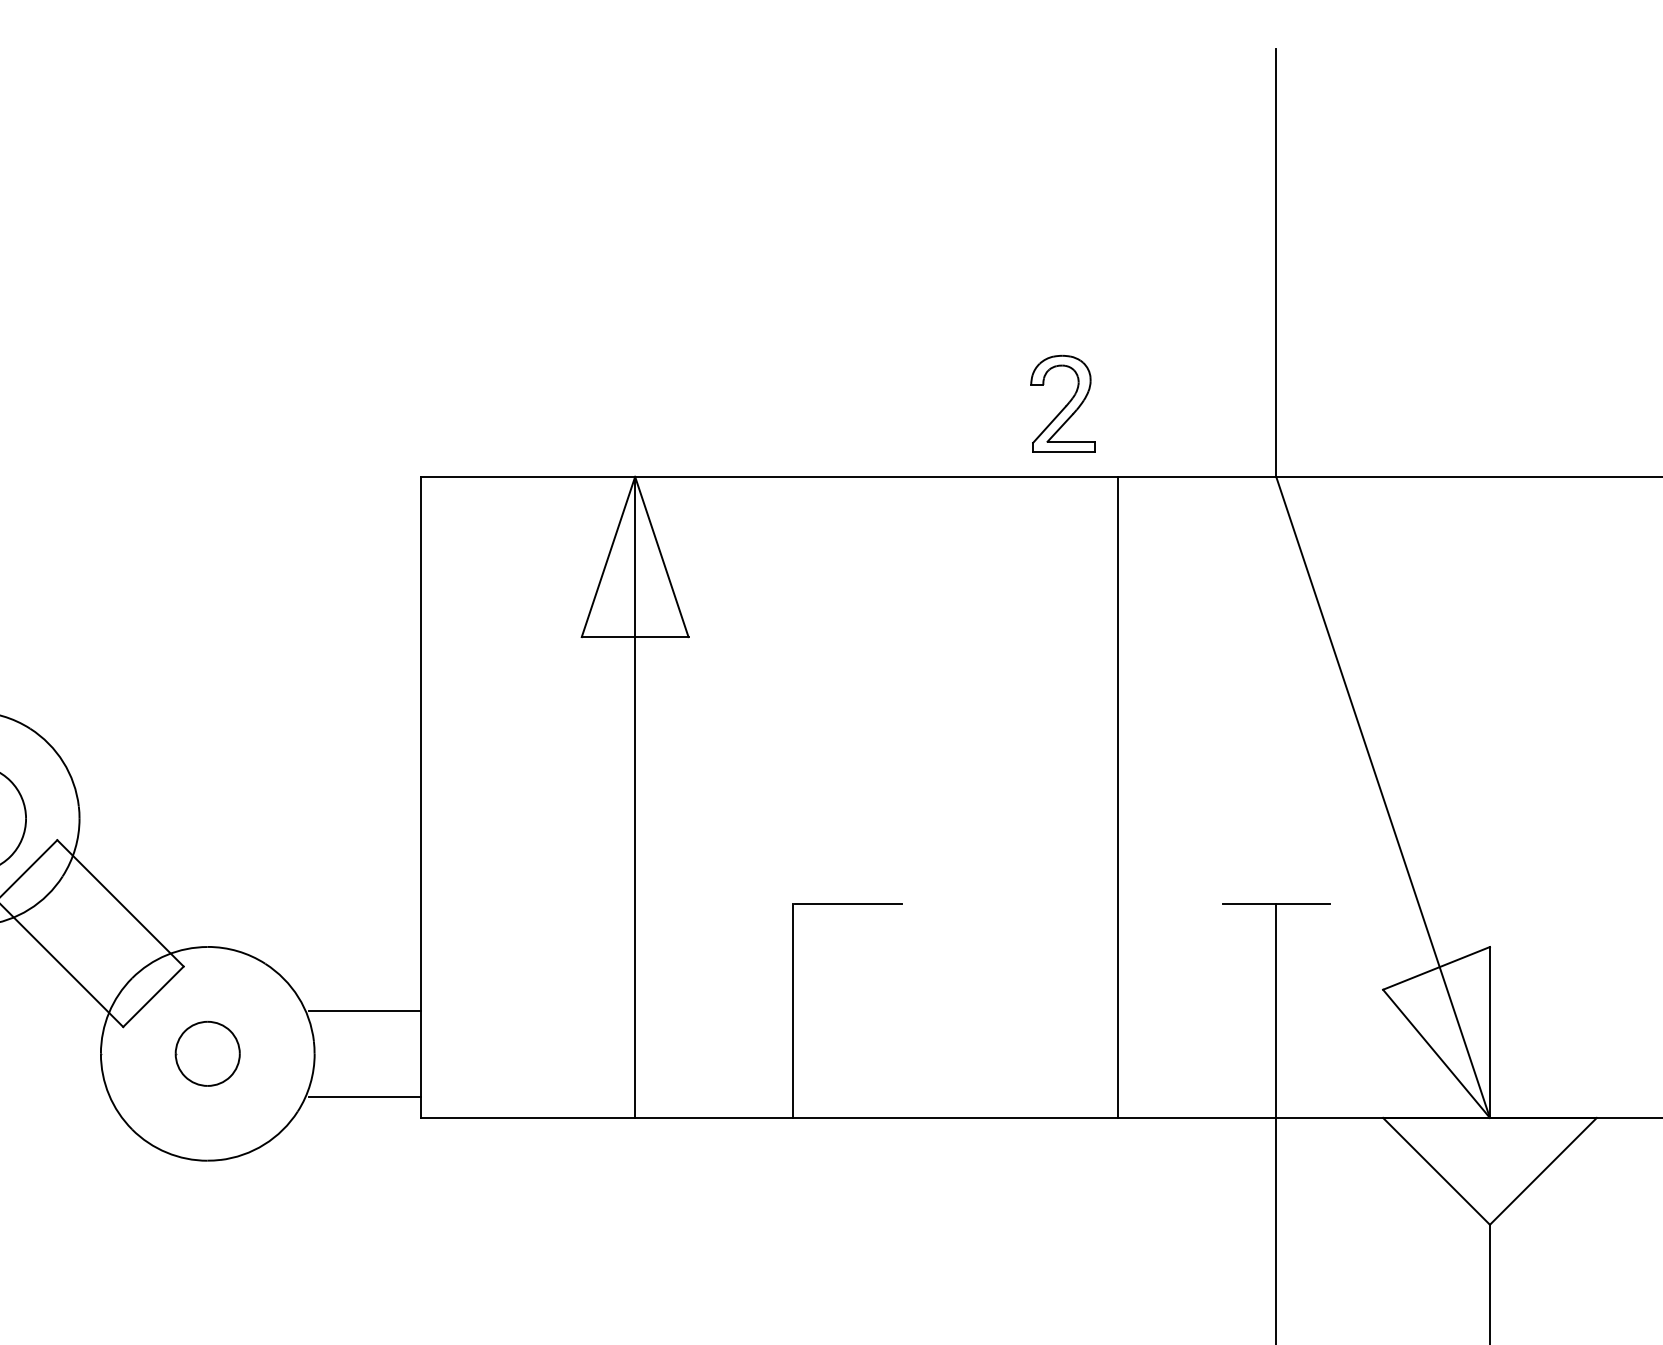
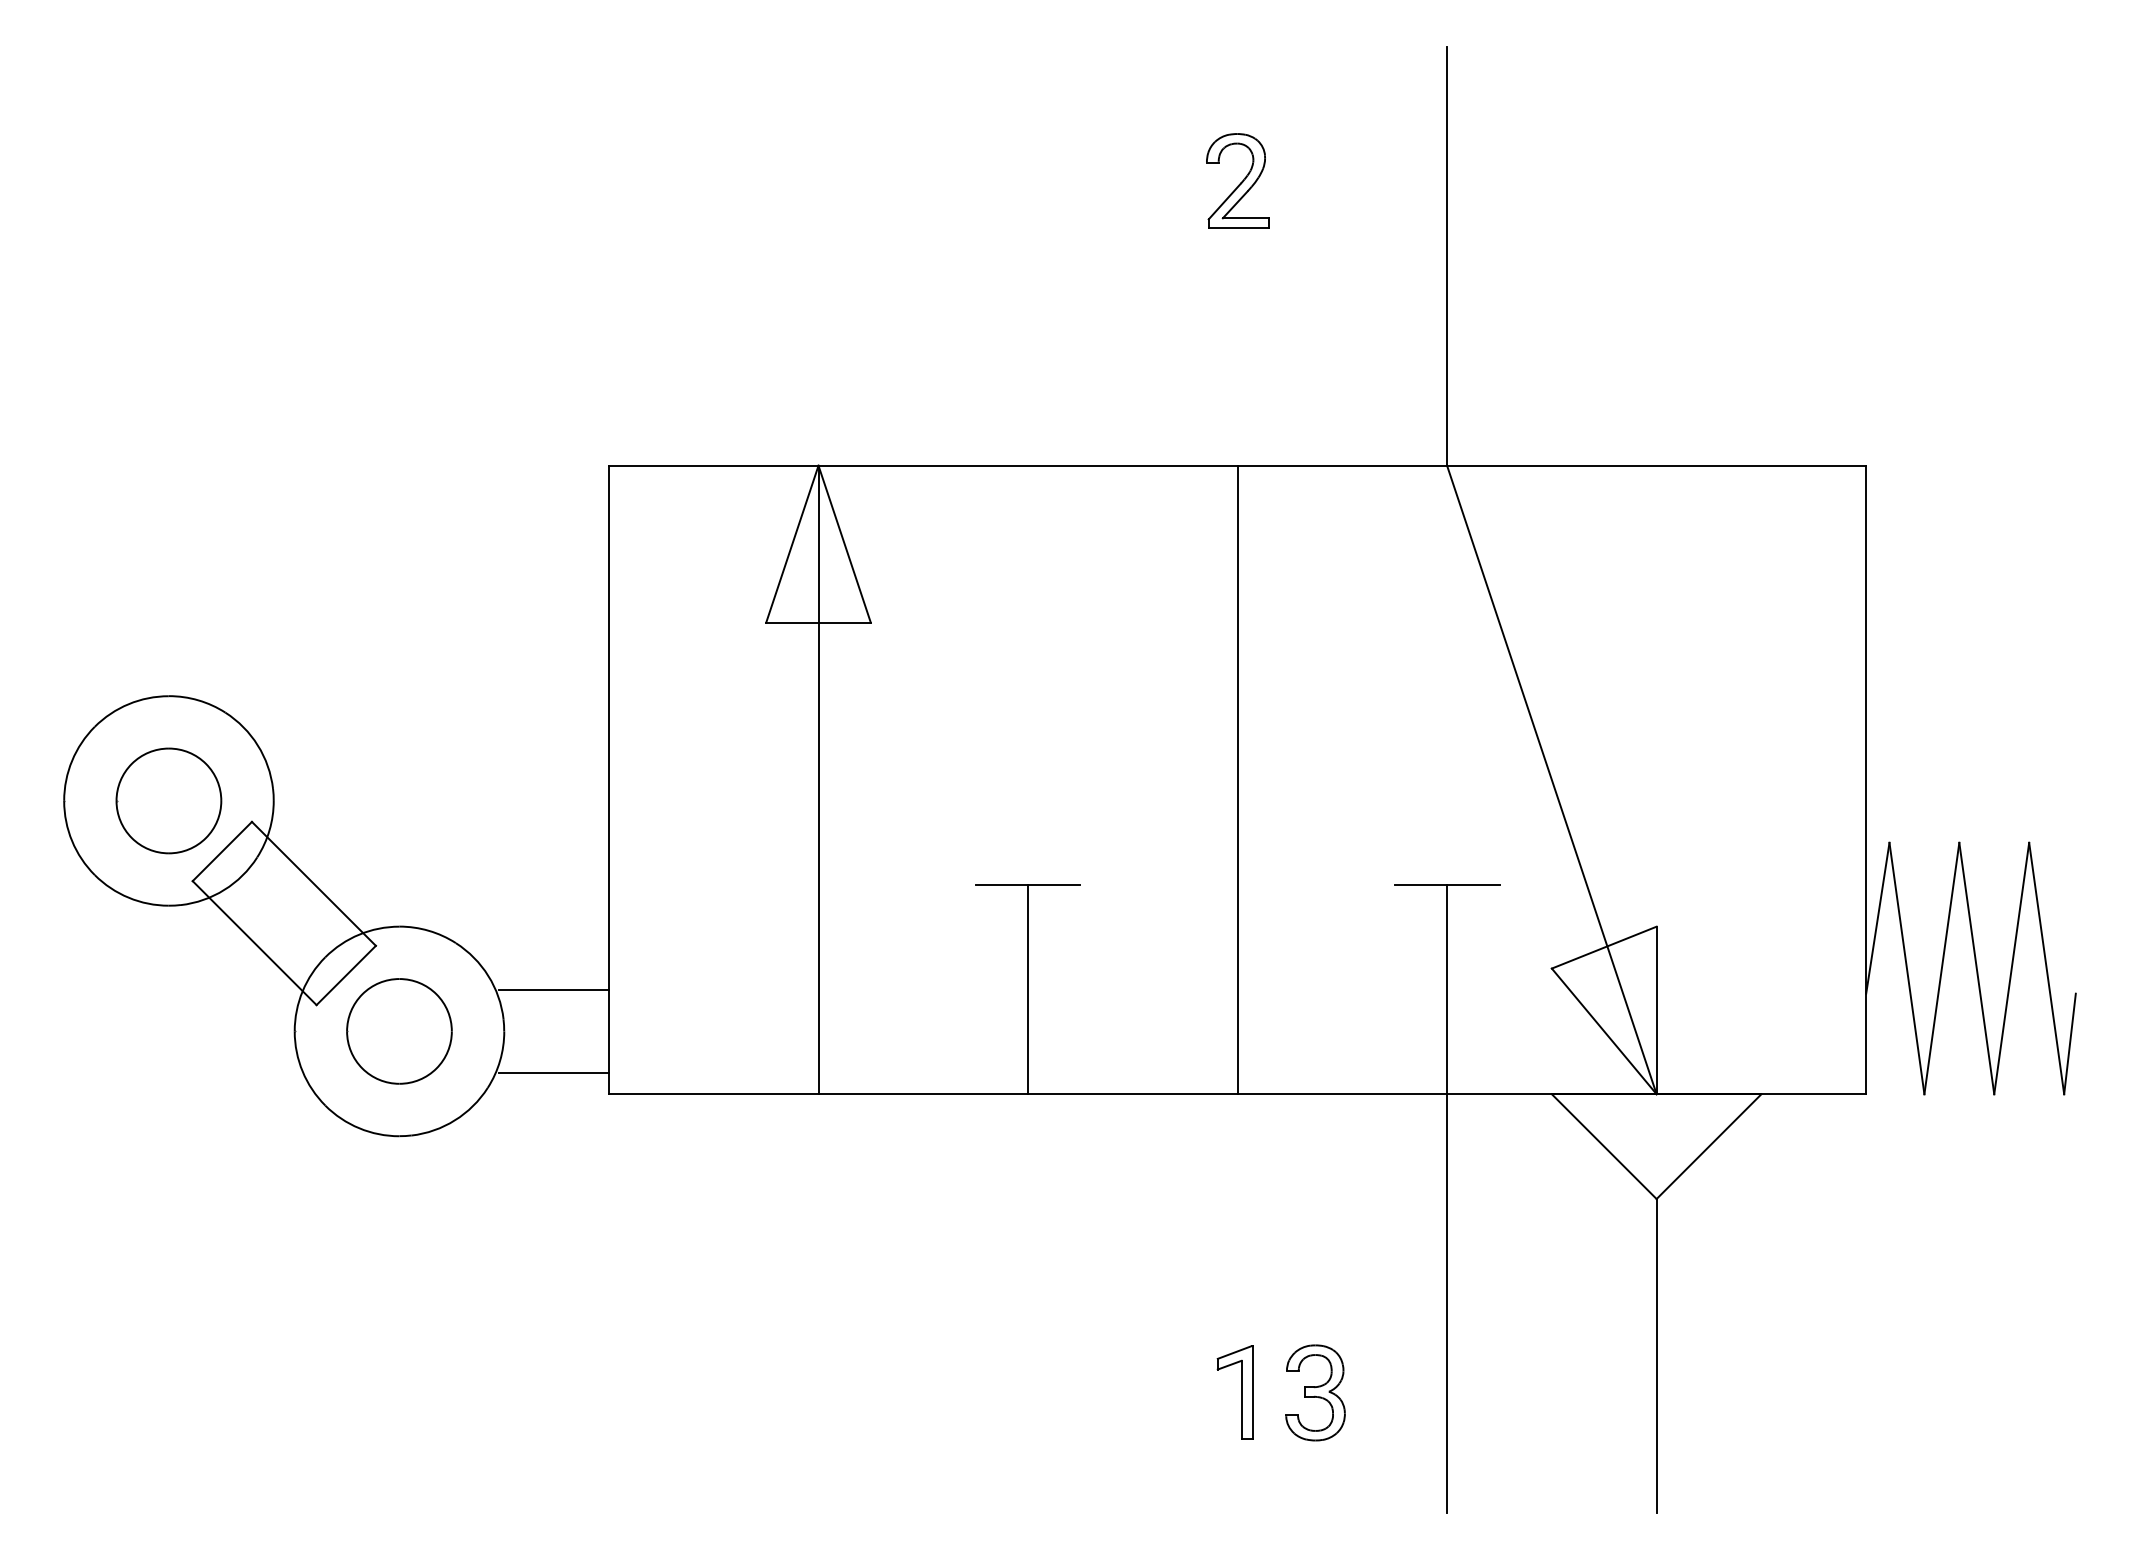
part: (1062, 403) -> (1237, 180), moved
line: (1117, 796) -> (1237, 779), moved
line: (793, 1011) -> (1028, 989), moved
part: (207, 1053) -> (399, 1031), size x1.67

